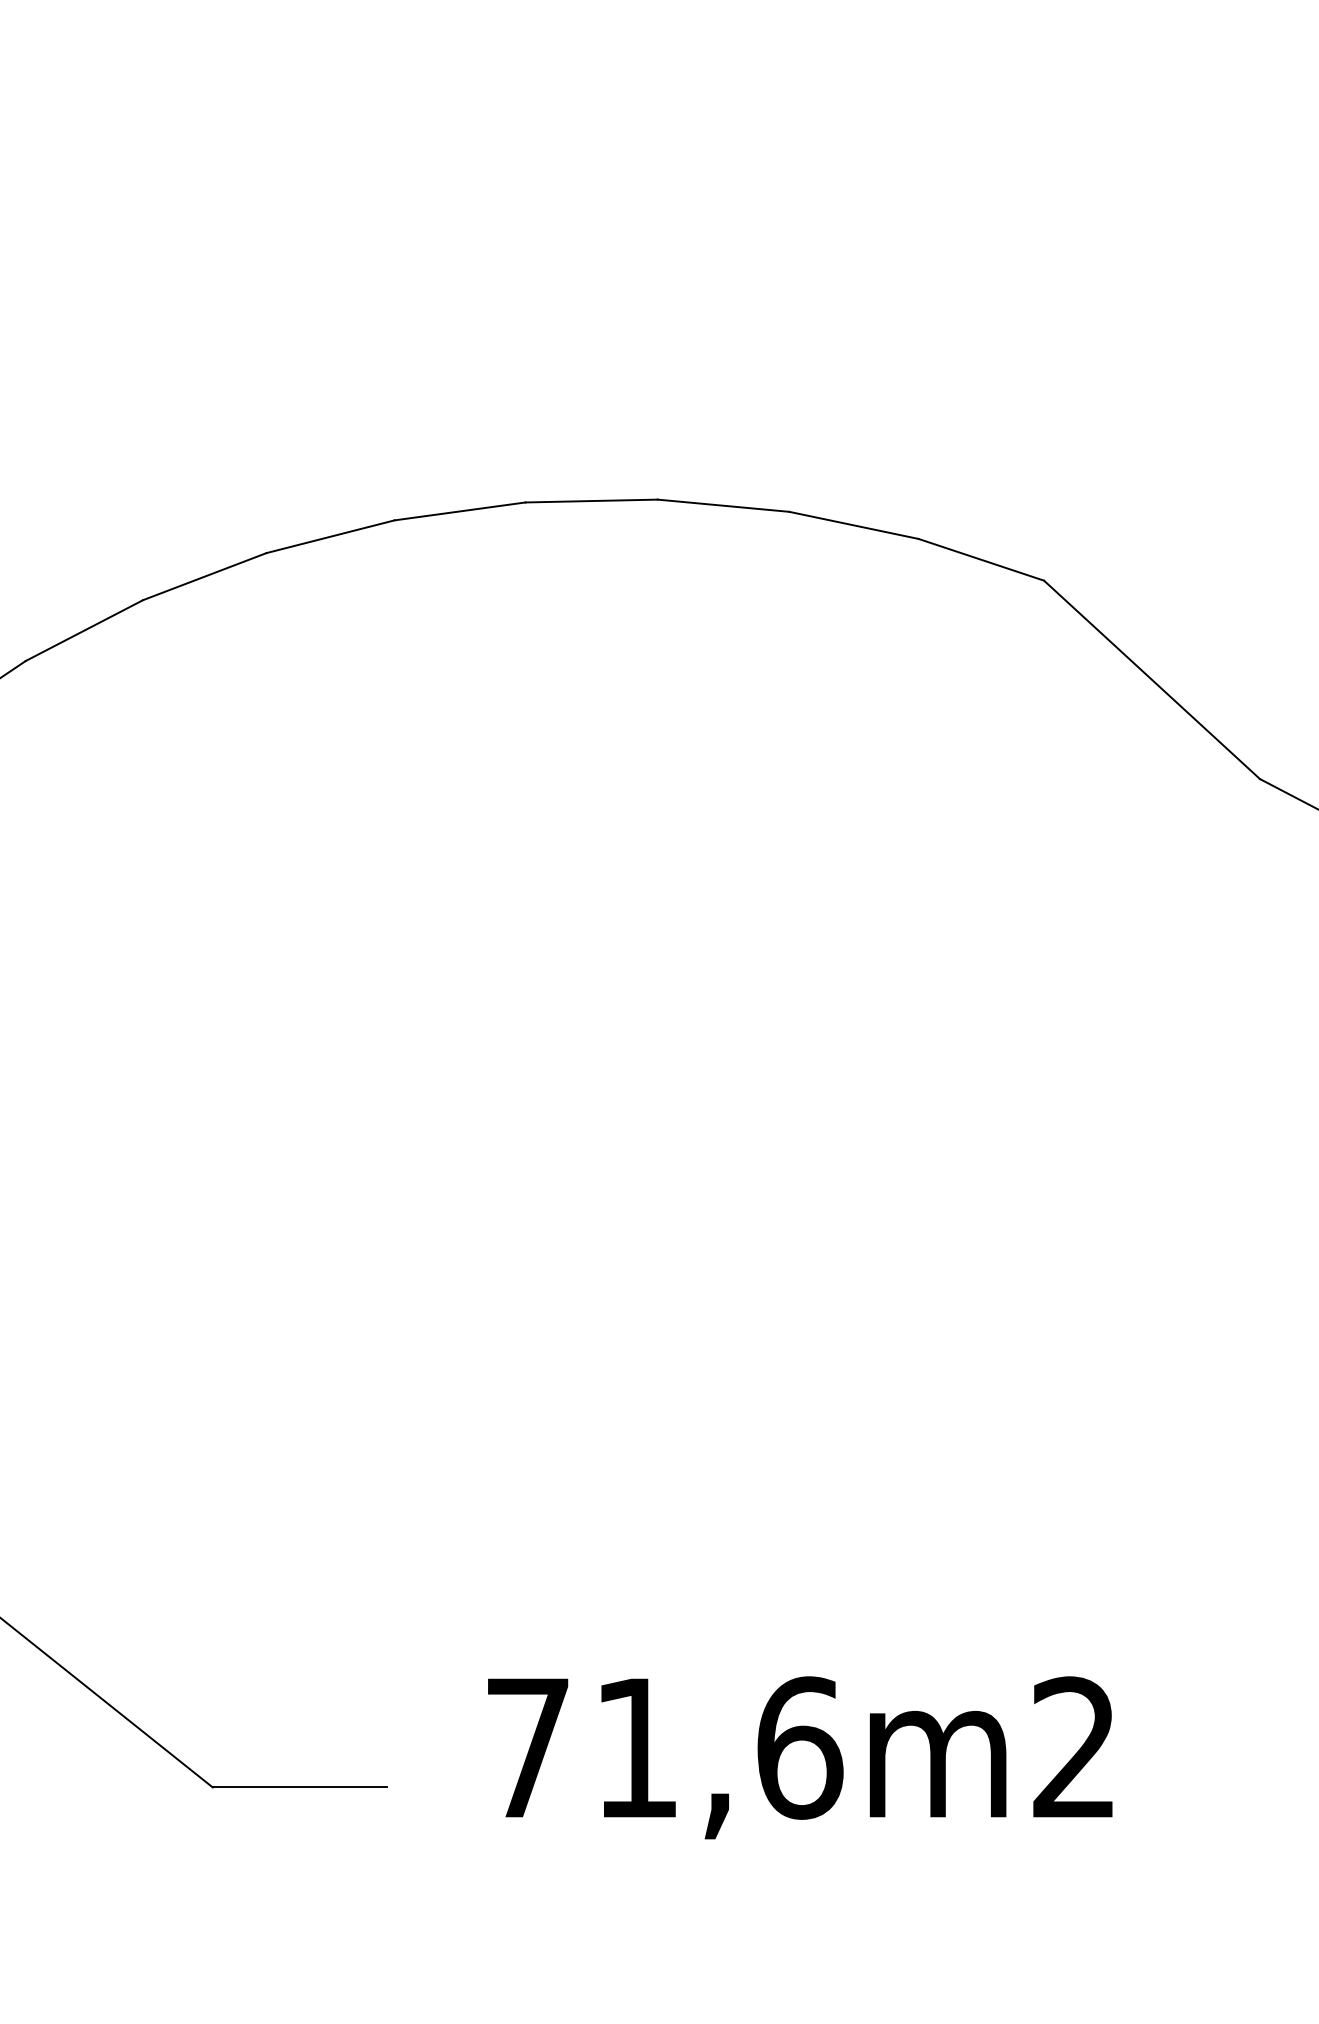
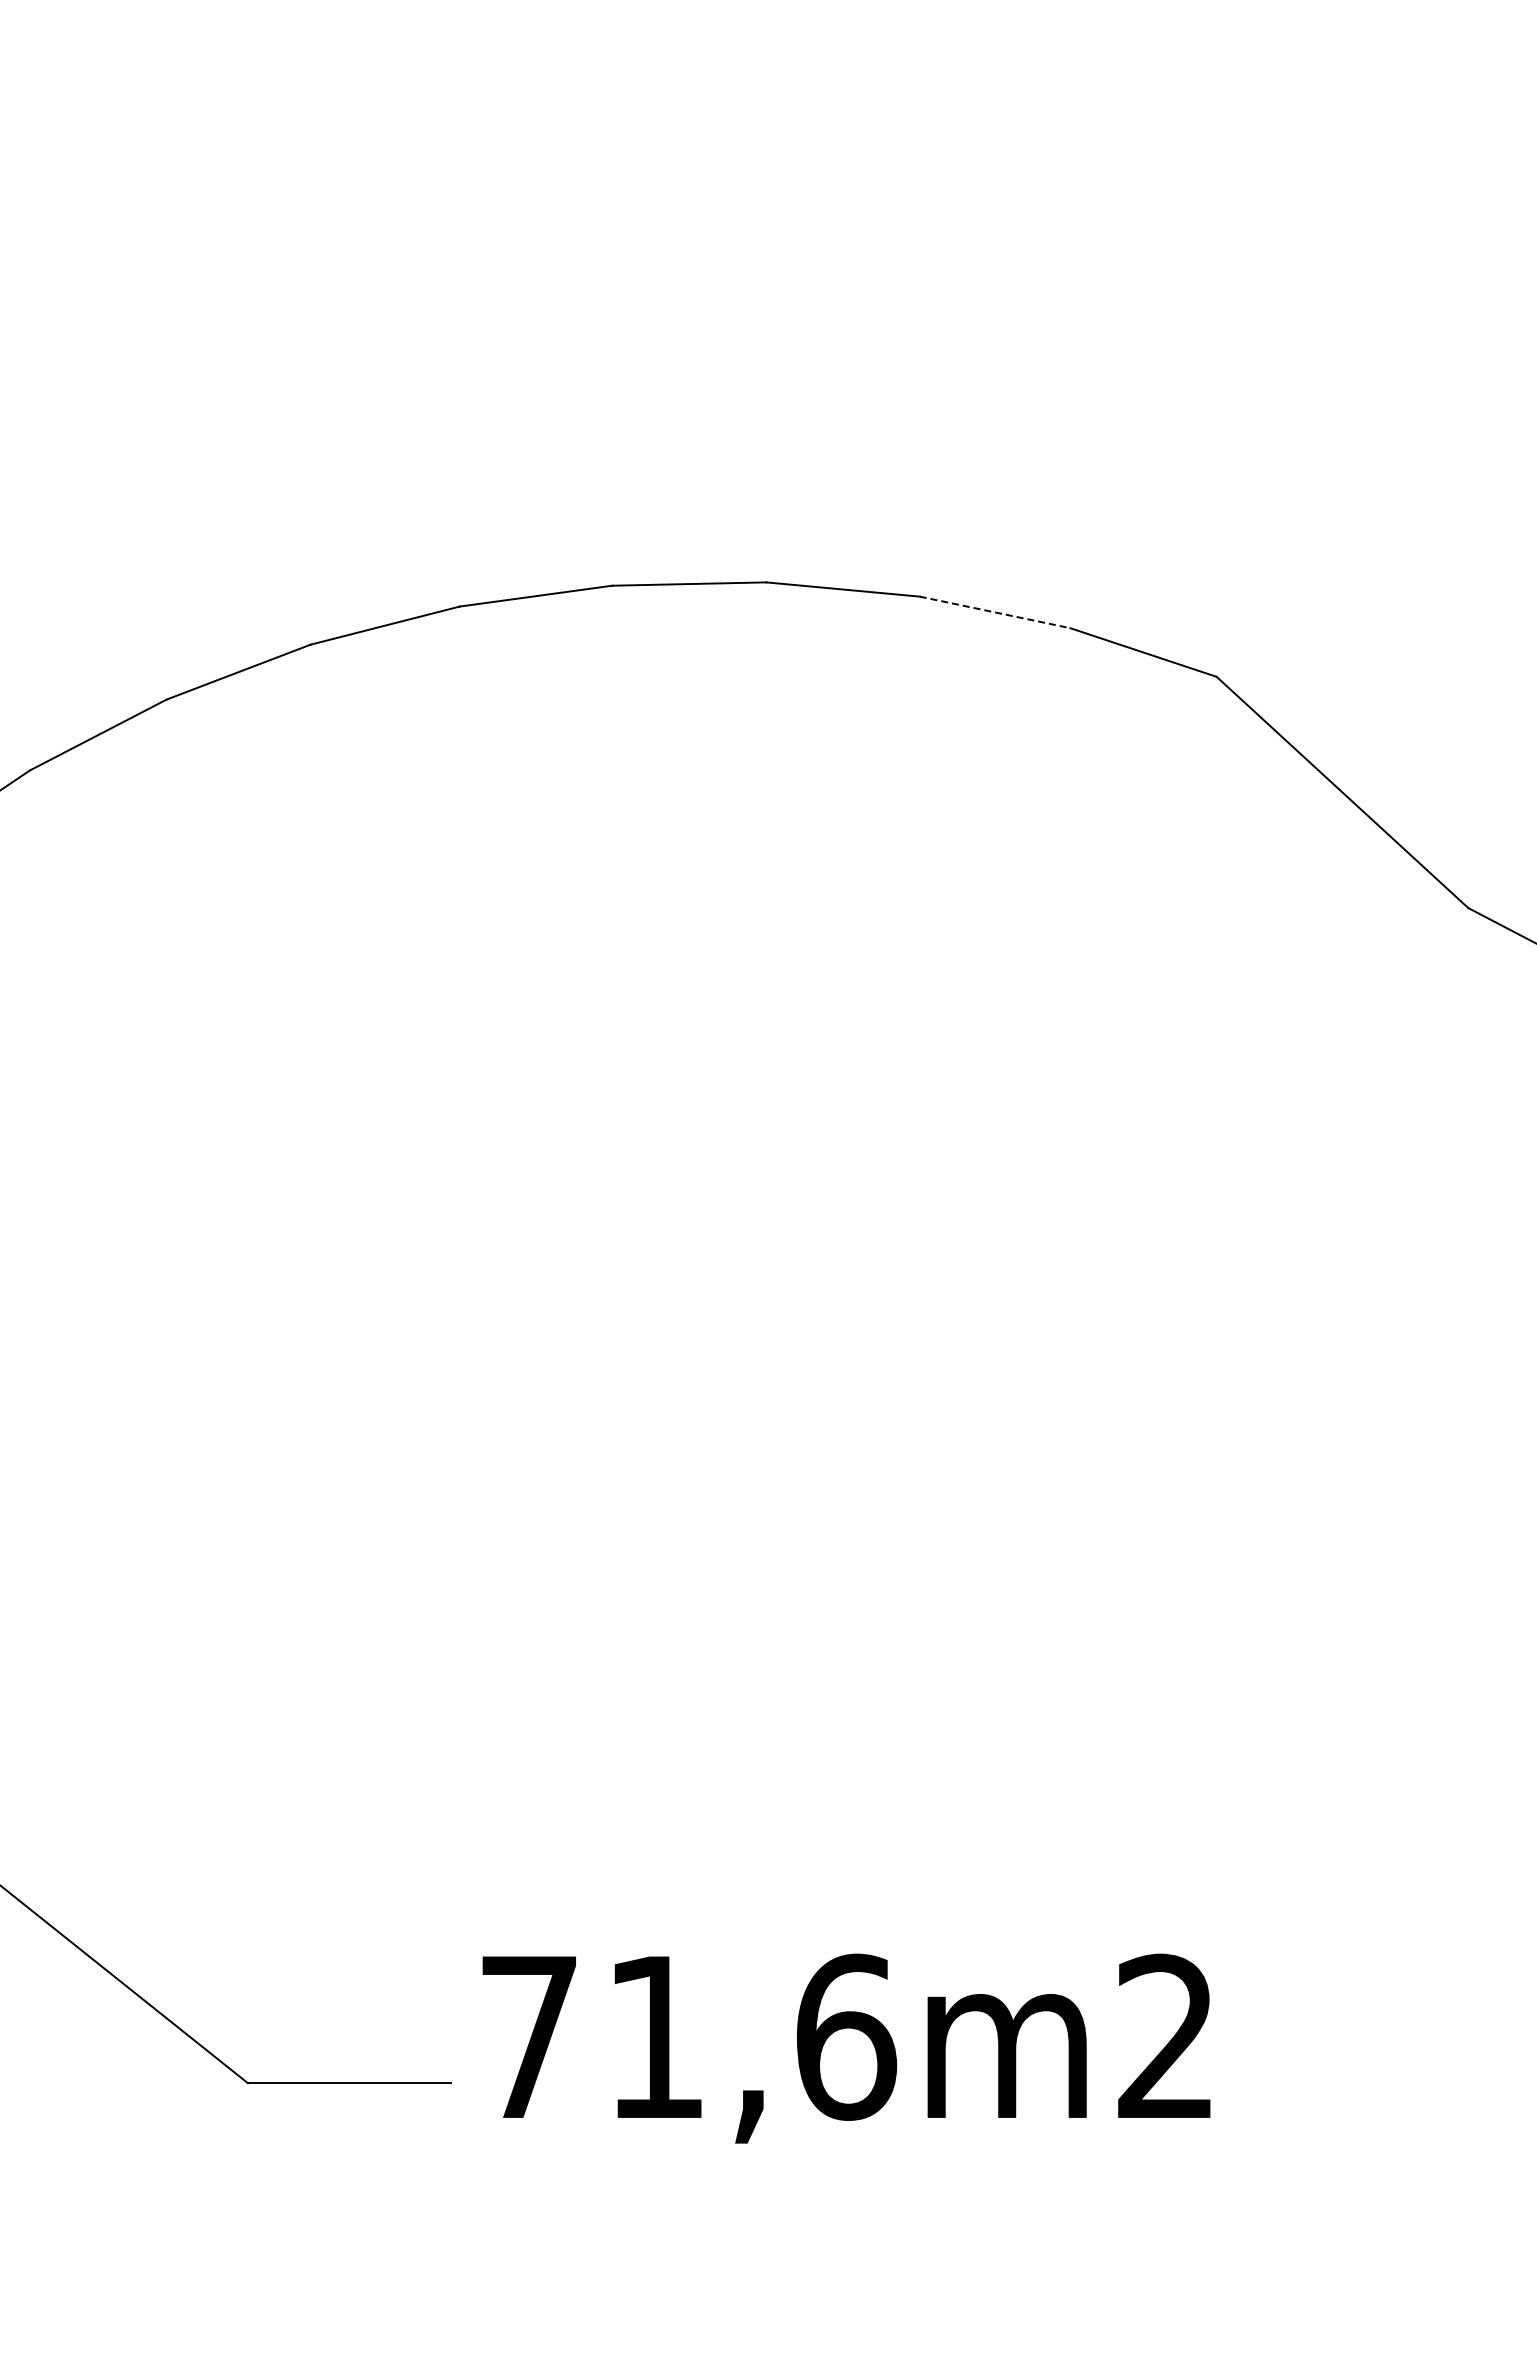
line: (854, 525) -> (995, 612), solid -> dashed
text: (800, 1757) -> (846, 2048), moved

